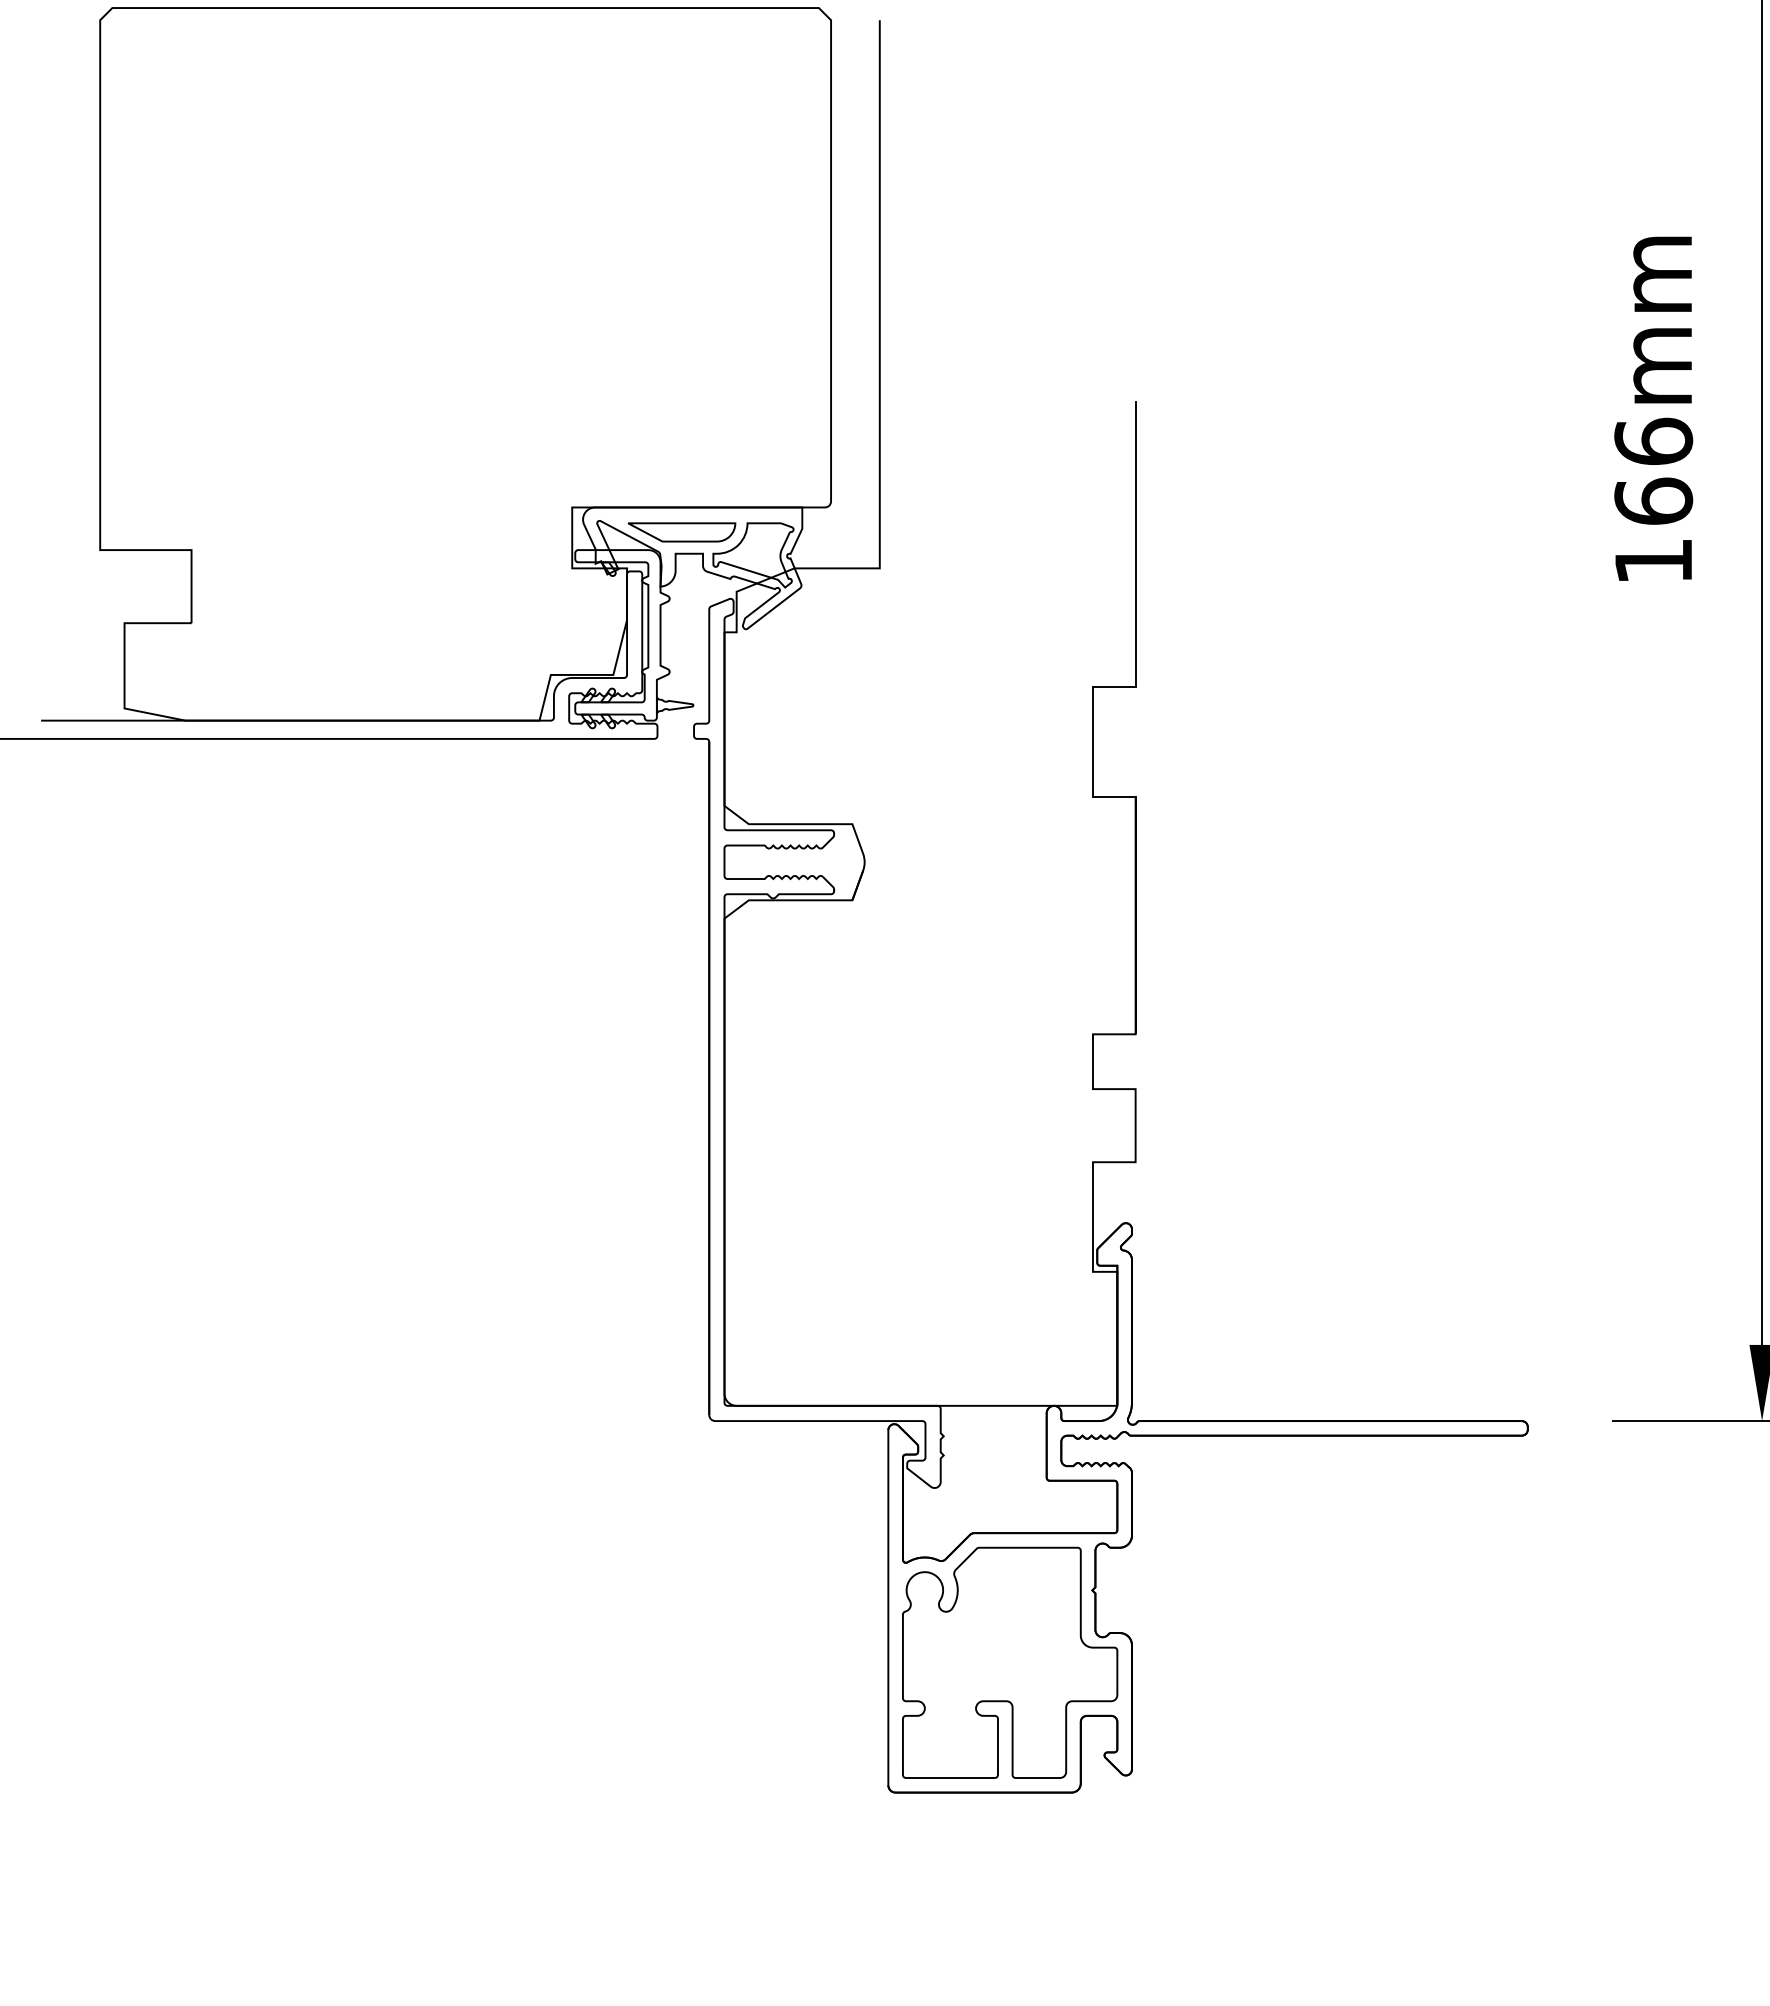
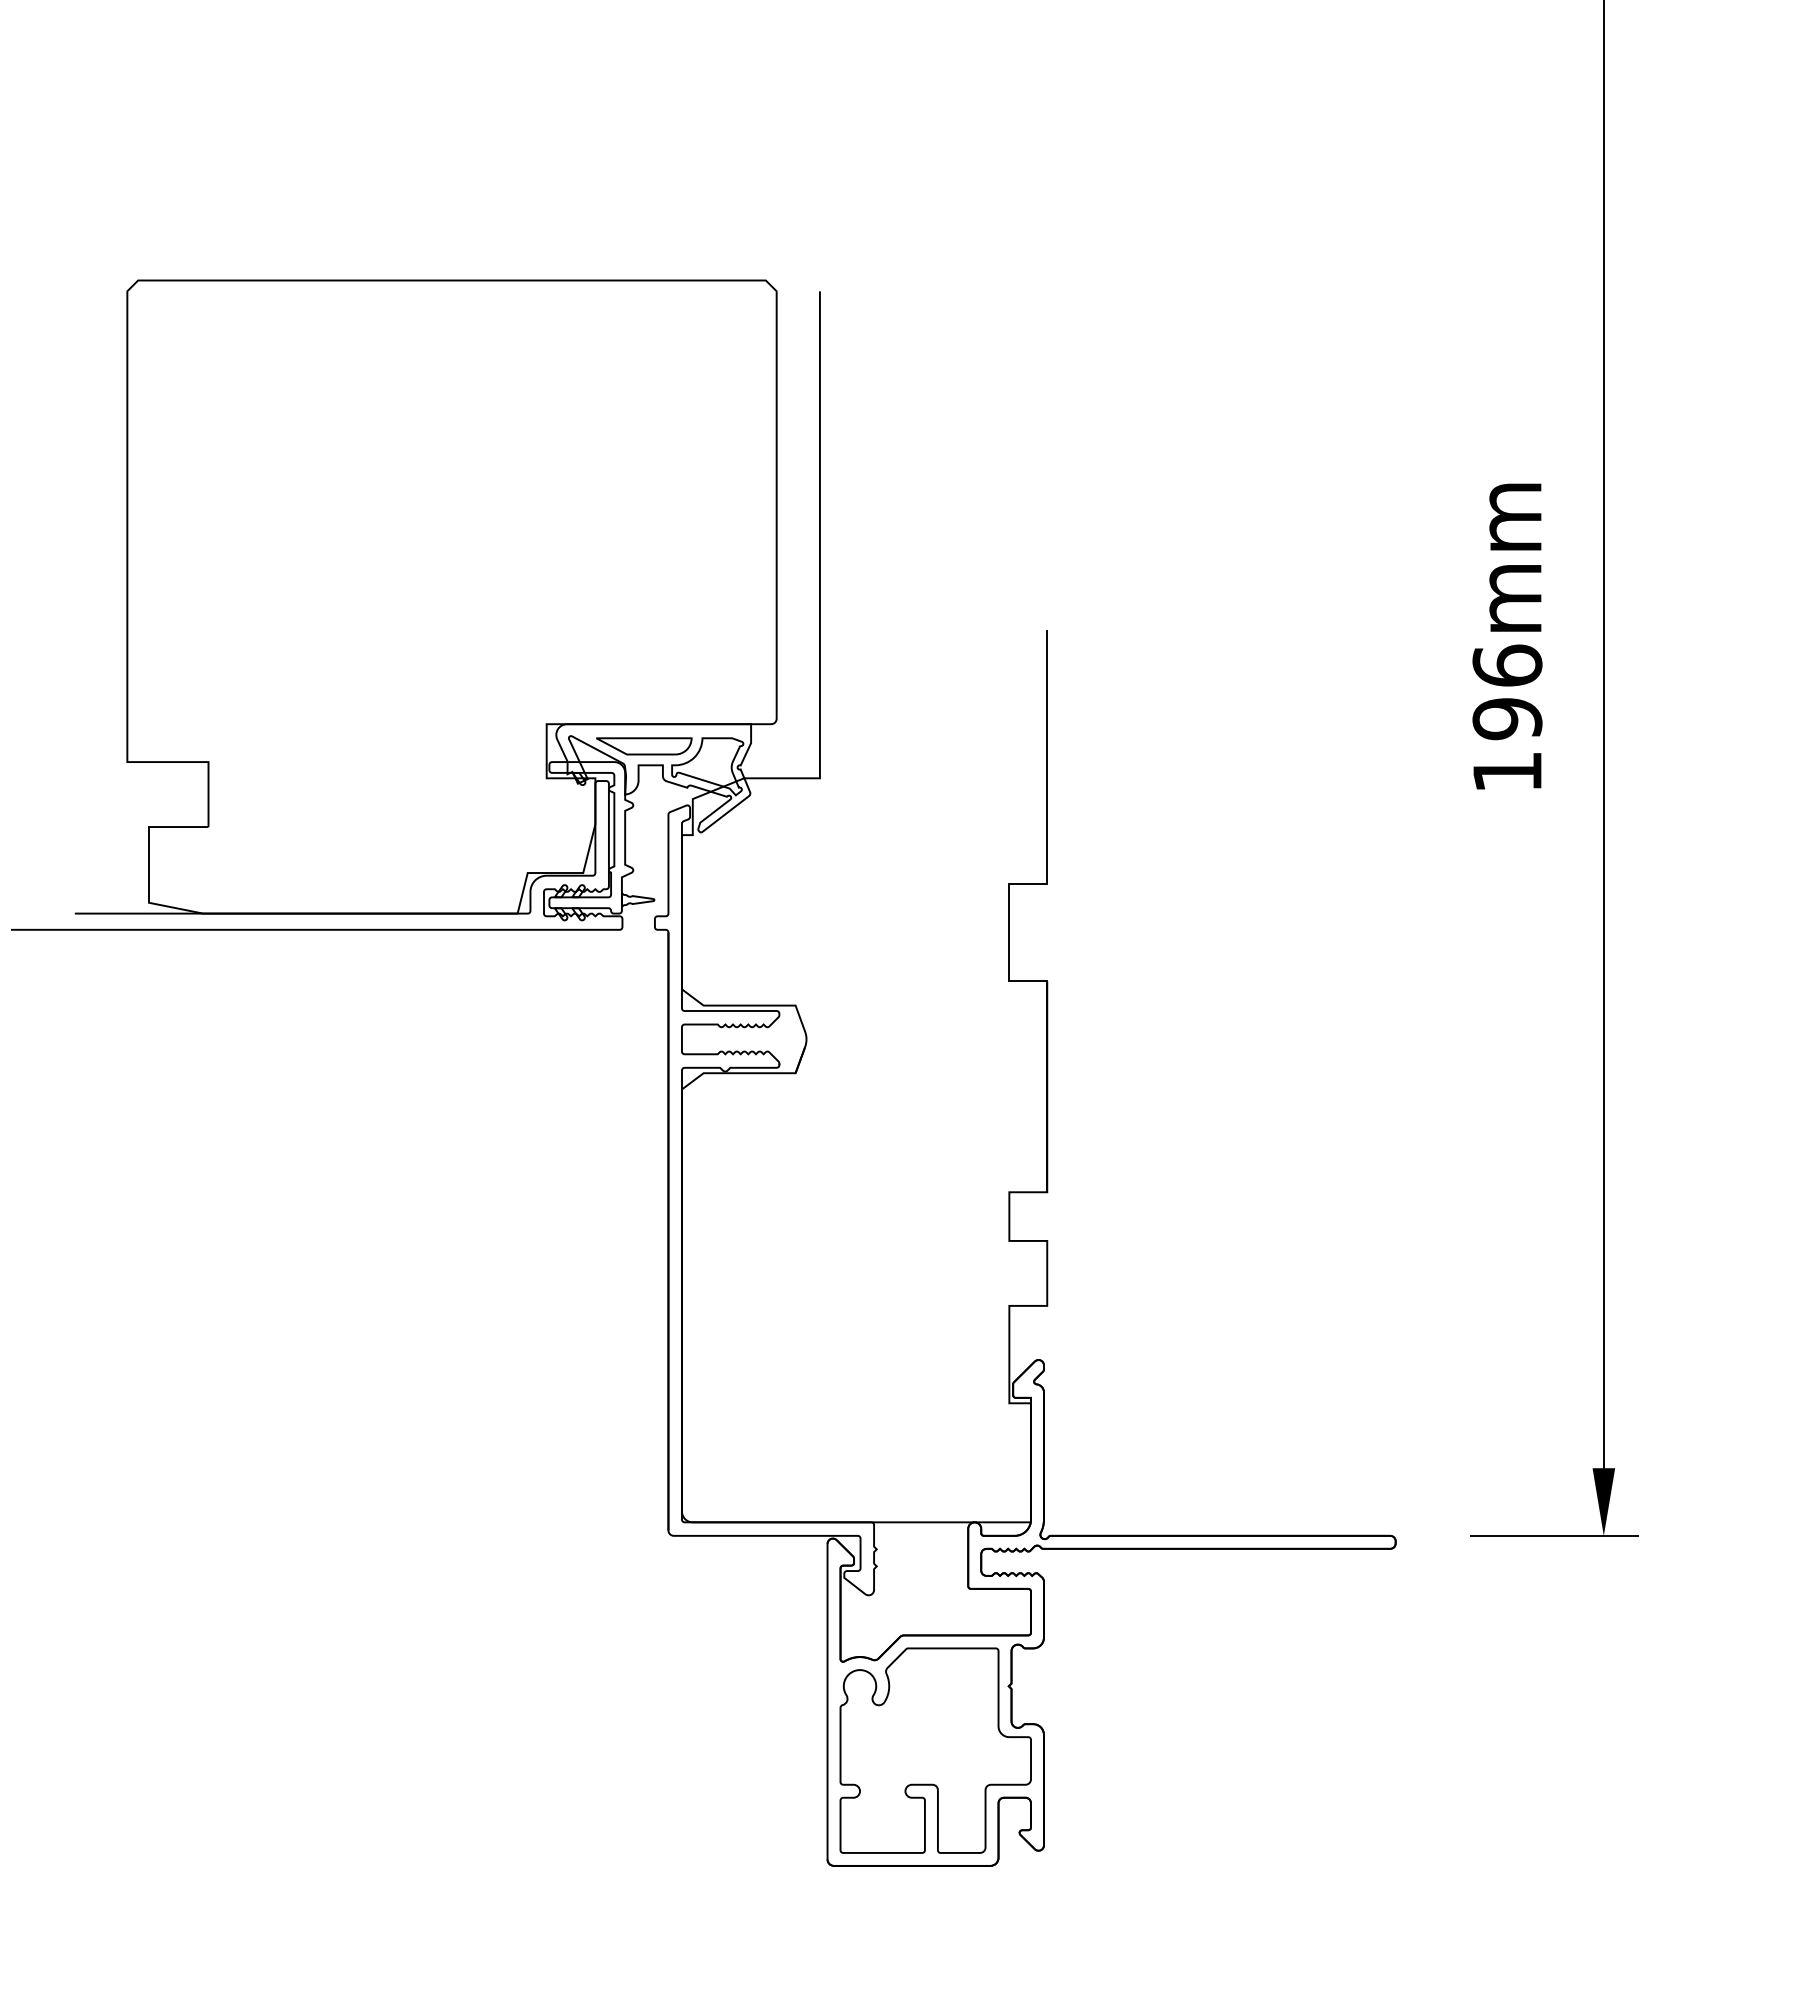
text: (1653, 501) -> (1507, 718), 166mm -> 196mm

